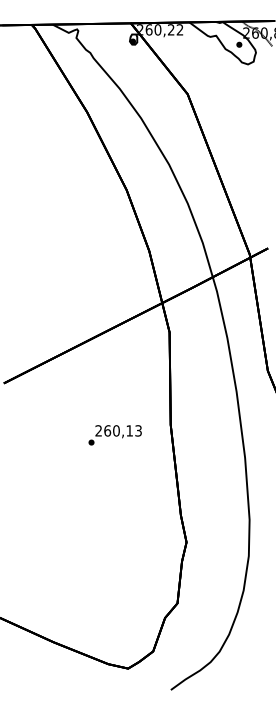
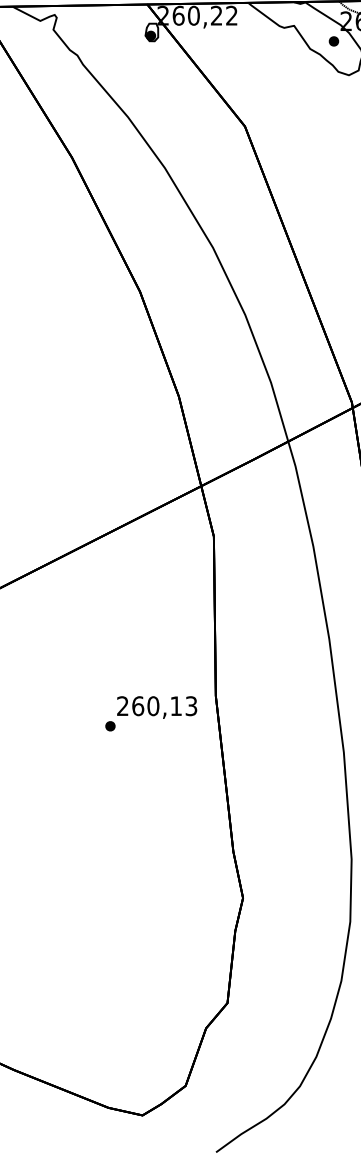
text: (114, 435) -> (150, 714), moved

